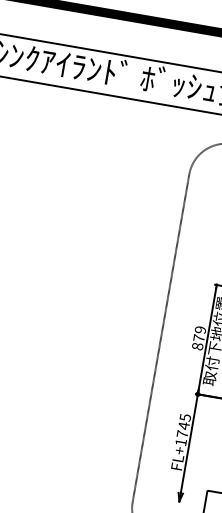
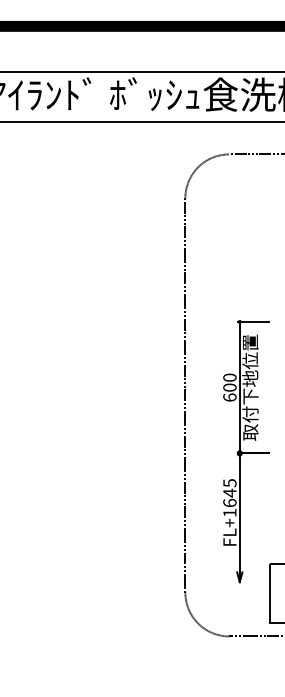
text: (198, 338) -> (229, 387), 879 -> 600
text: (182, 433) -> (229, 502), FL+1745 -> FL+1645

